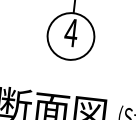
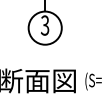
text: (70, 32) -> (44, 25), 4 -> 3

